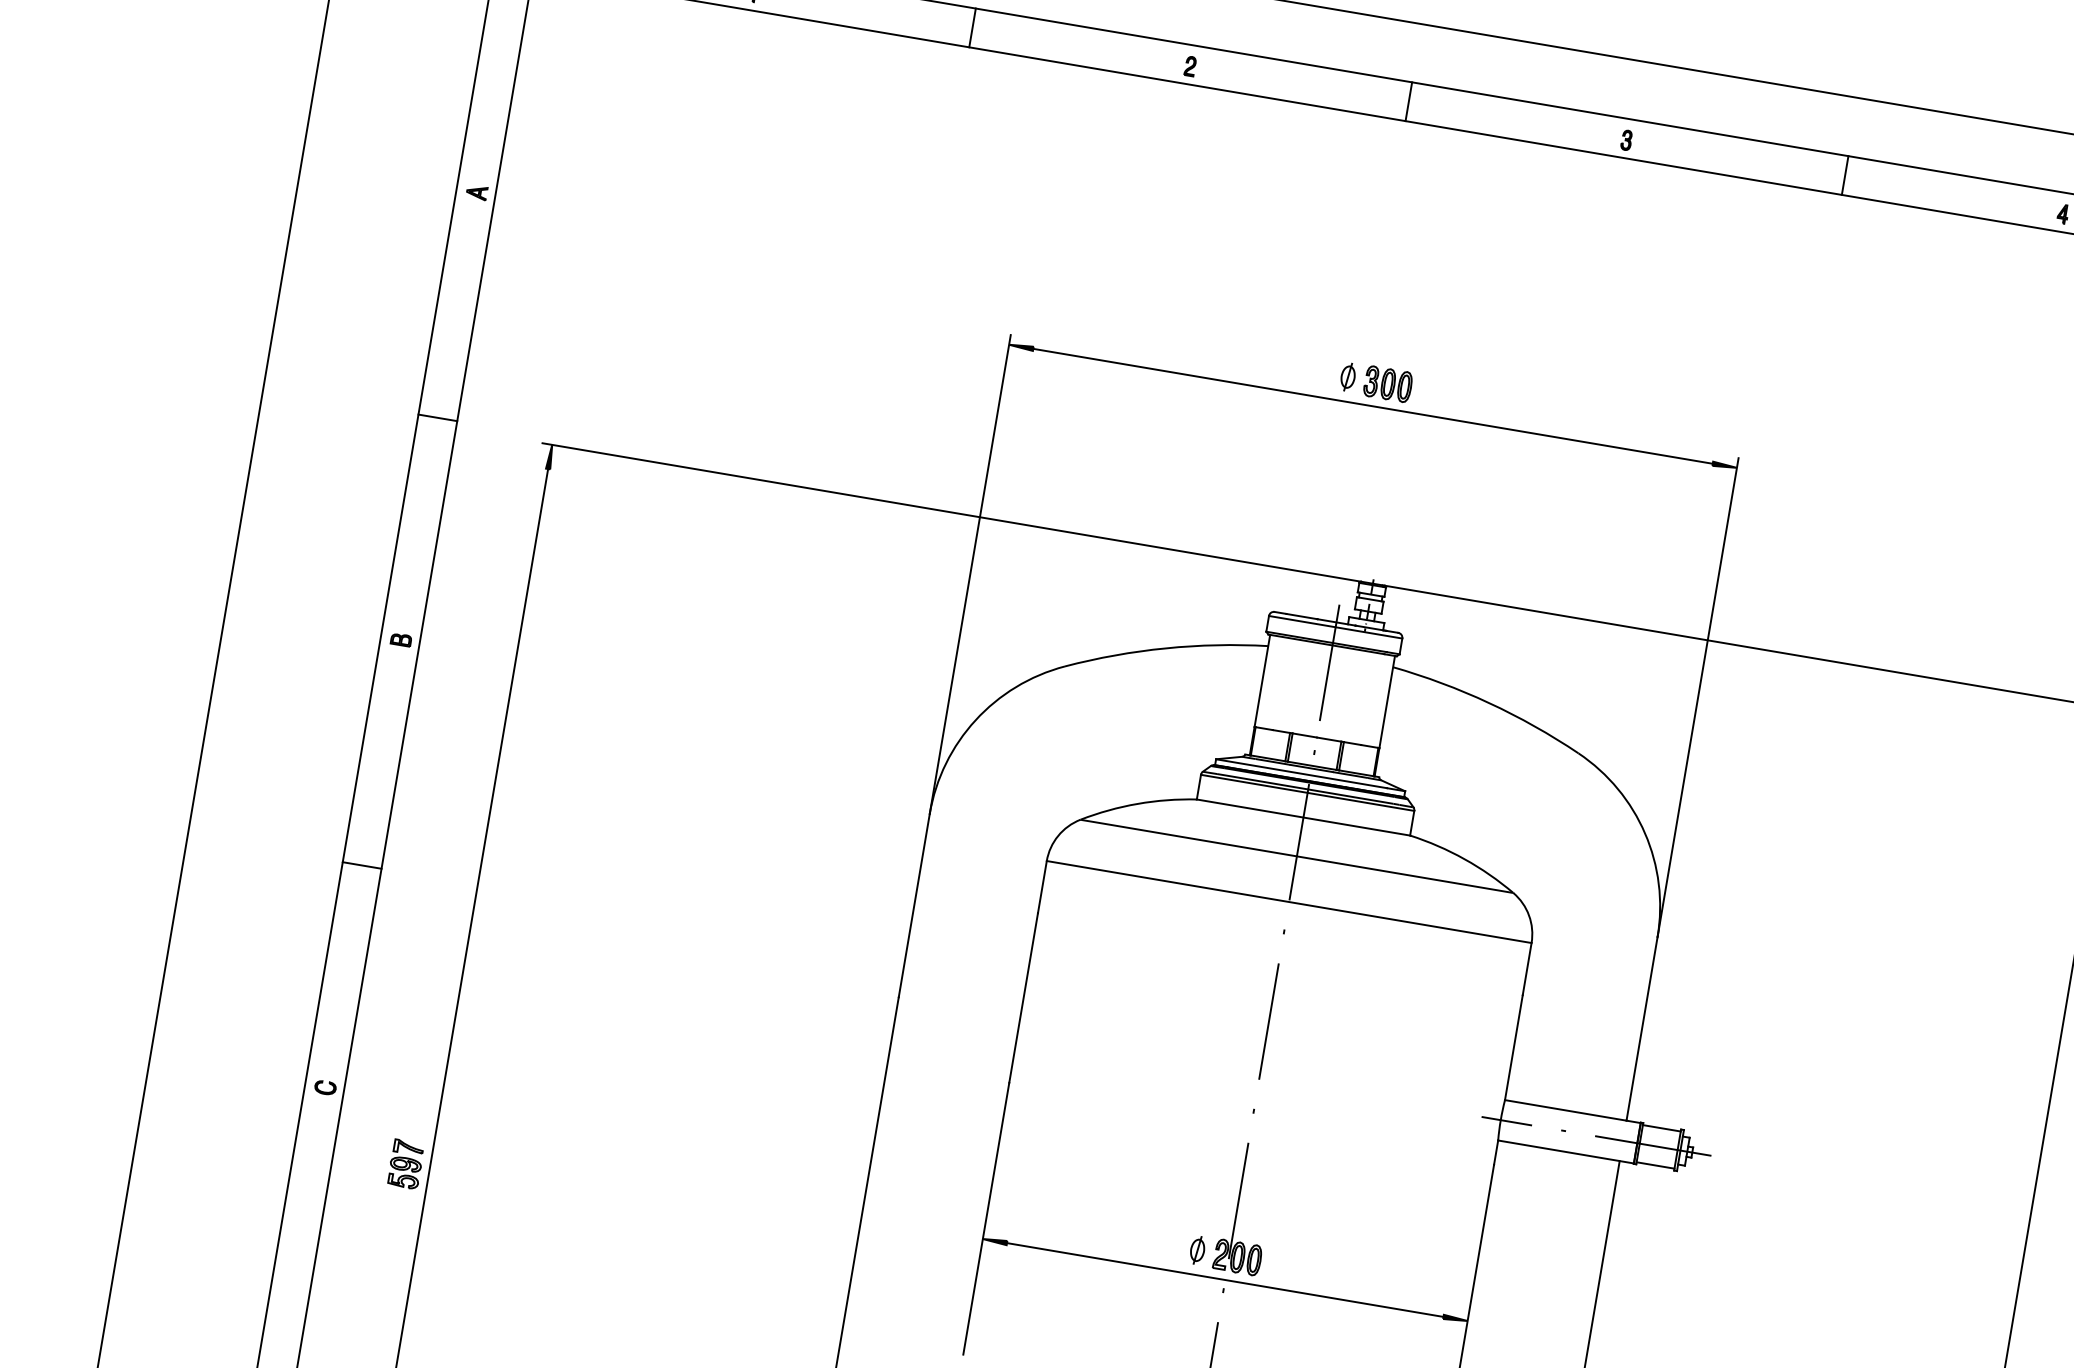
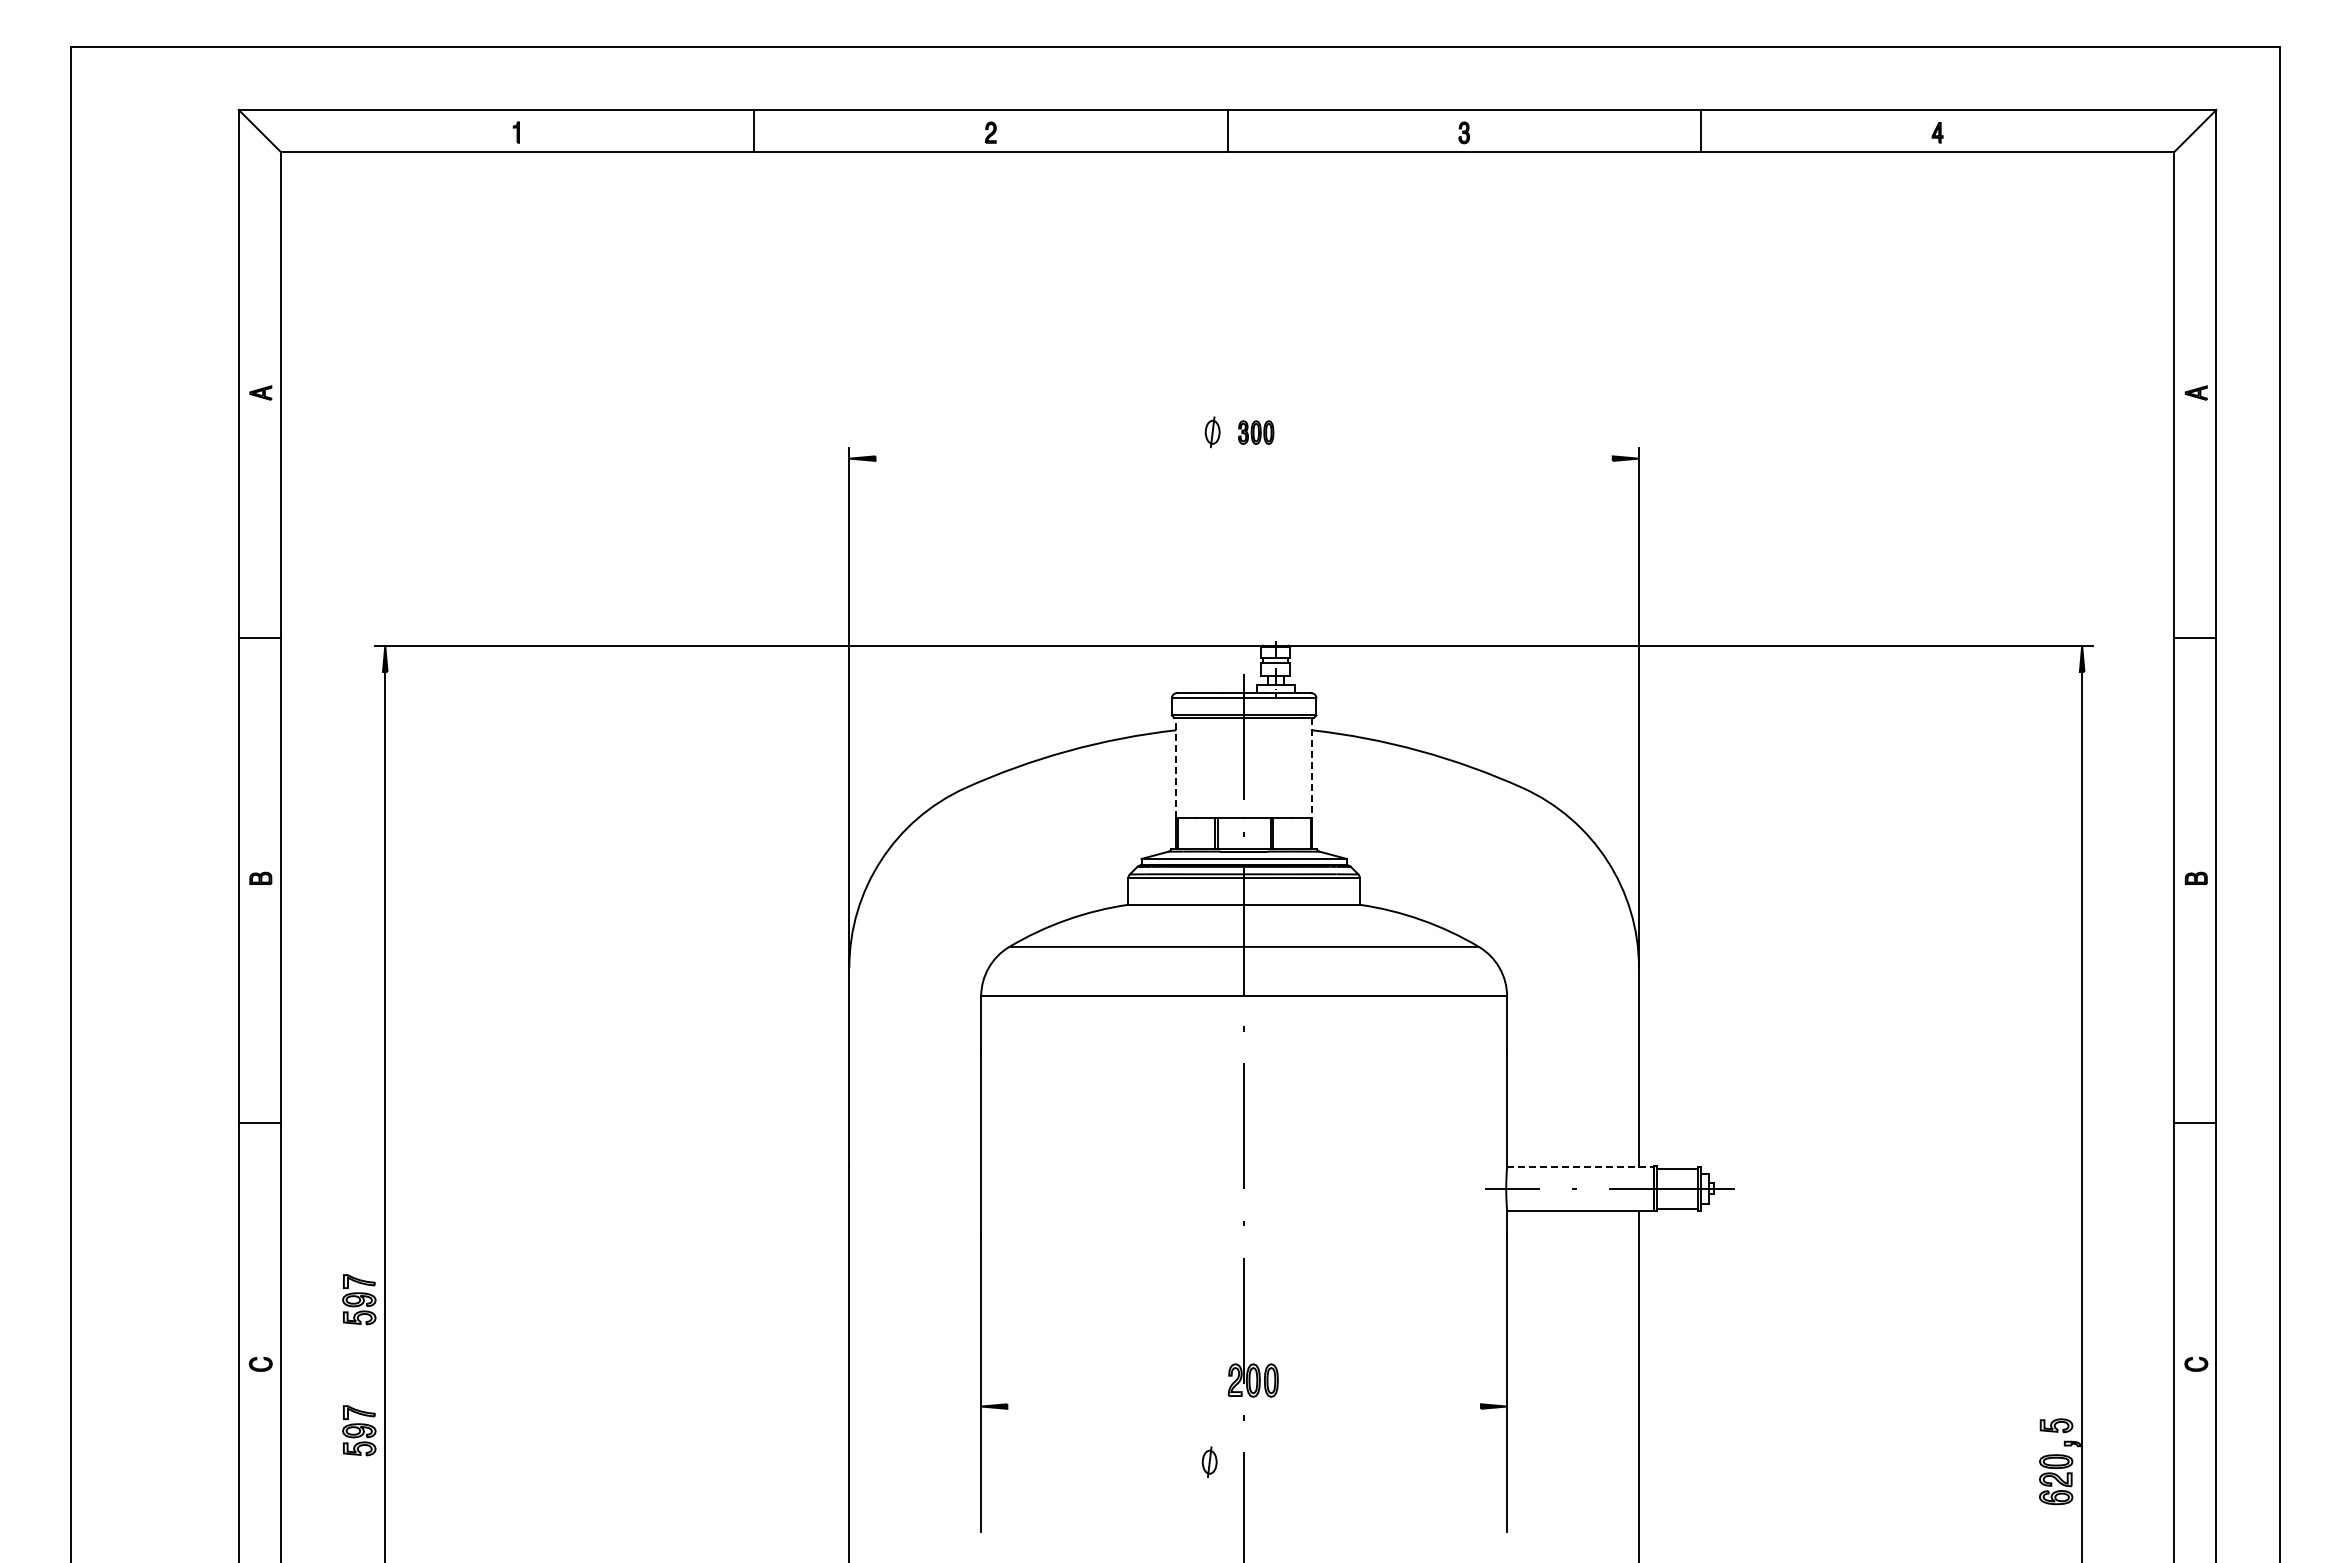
part: (1387, 383) -> (1255, 432), size x0.7
line: (1372, 406) -> (1243, 458), removed
line: (1262, 681) -> (1176, 768), solid -> dashed
line: (1386, 702) -> (1311, 768), solid -> dashed
part: (426, 1043) -> (359, 1299), added
line: (1572, 1111) -> (1580, 1166), solid -> dashed
part: (1197, 1249) -> (1209, 1461), moved
line: (1224, 1279) -> (1243, 1406), removed

